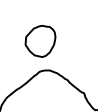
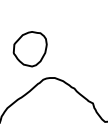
part: (40, 40) -> (30, 48), moved

